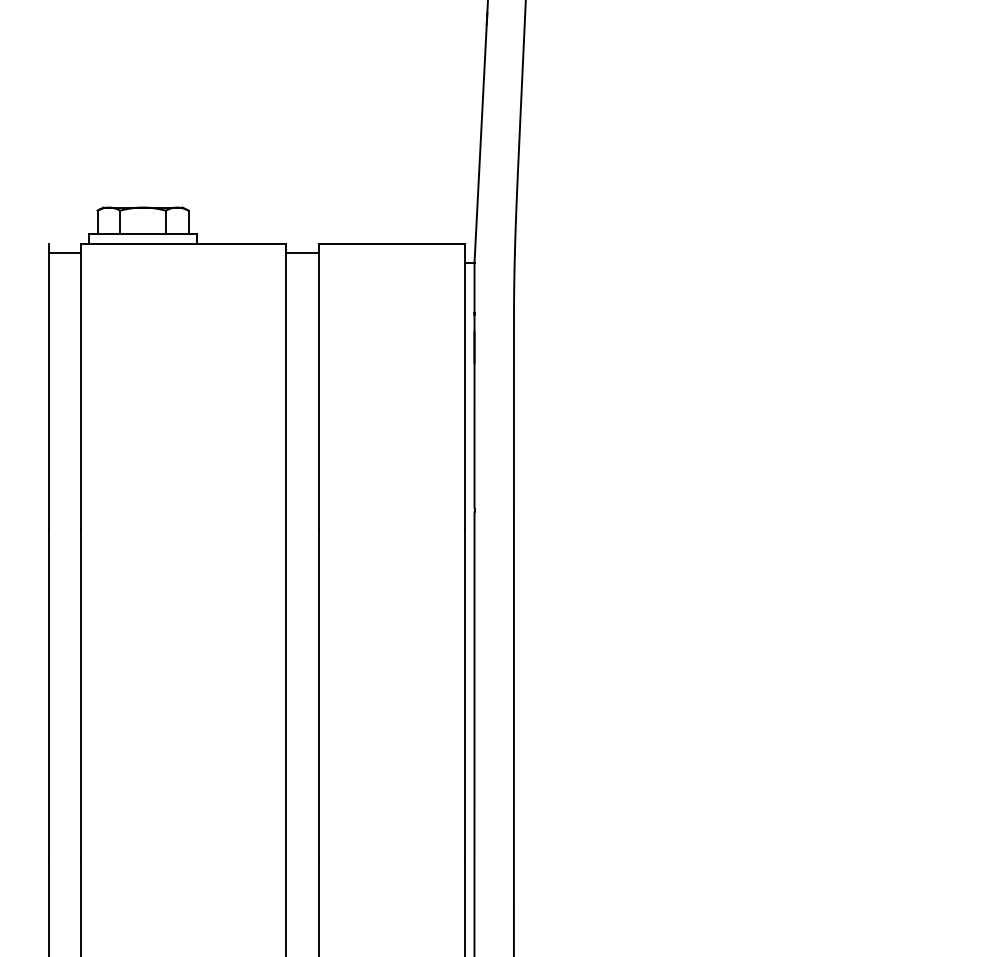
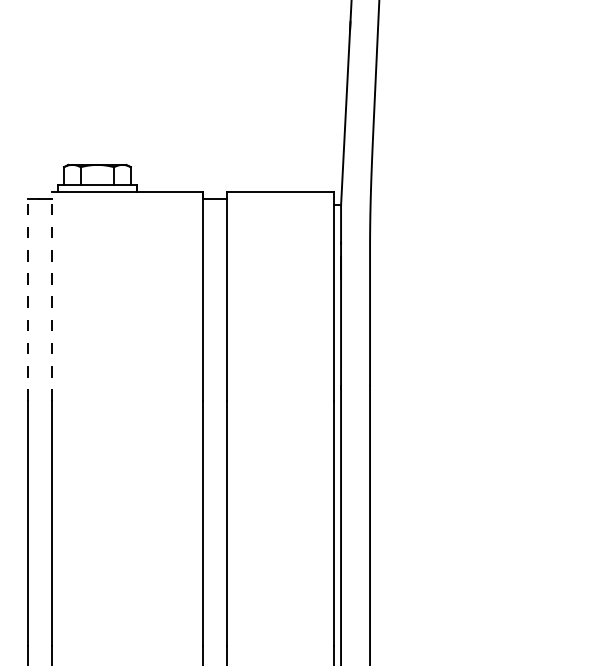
line: (48, 385) -> (27, 295), solid -> dashed
line: (81, 385) -> (52, 295), solid -> dashed

